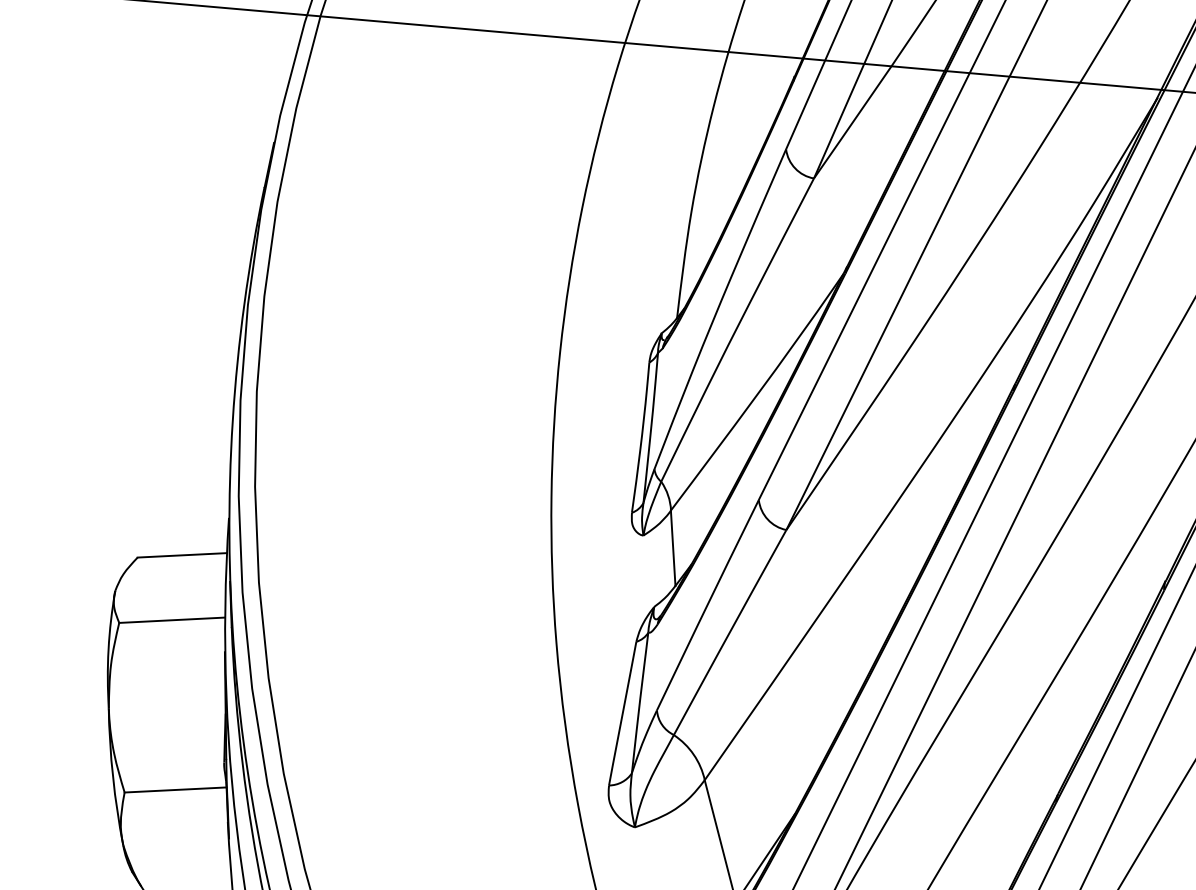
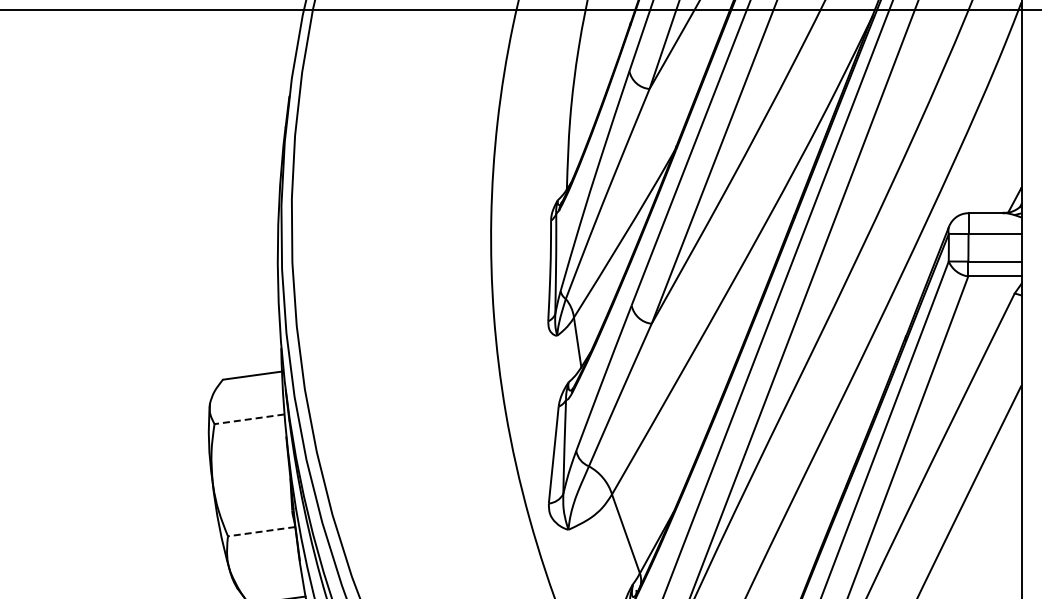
line: (170, 620) -> (248, 419), solid -> dashed
line: (175, 789) -> (261, 531), solid -> dashed

